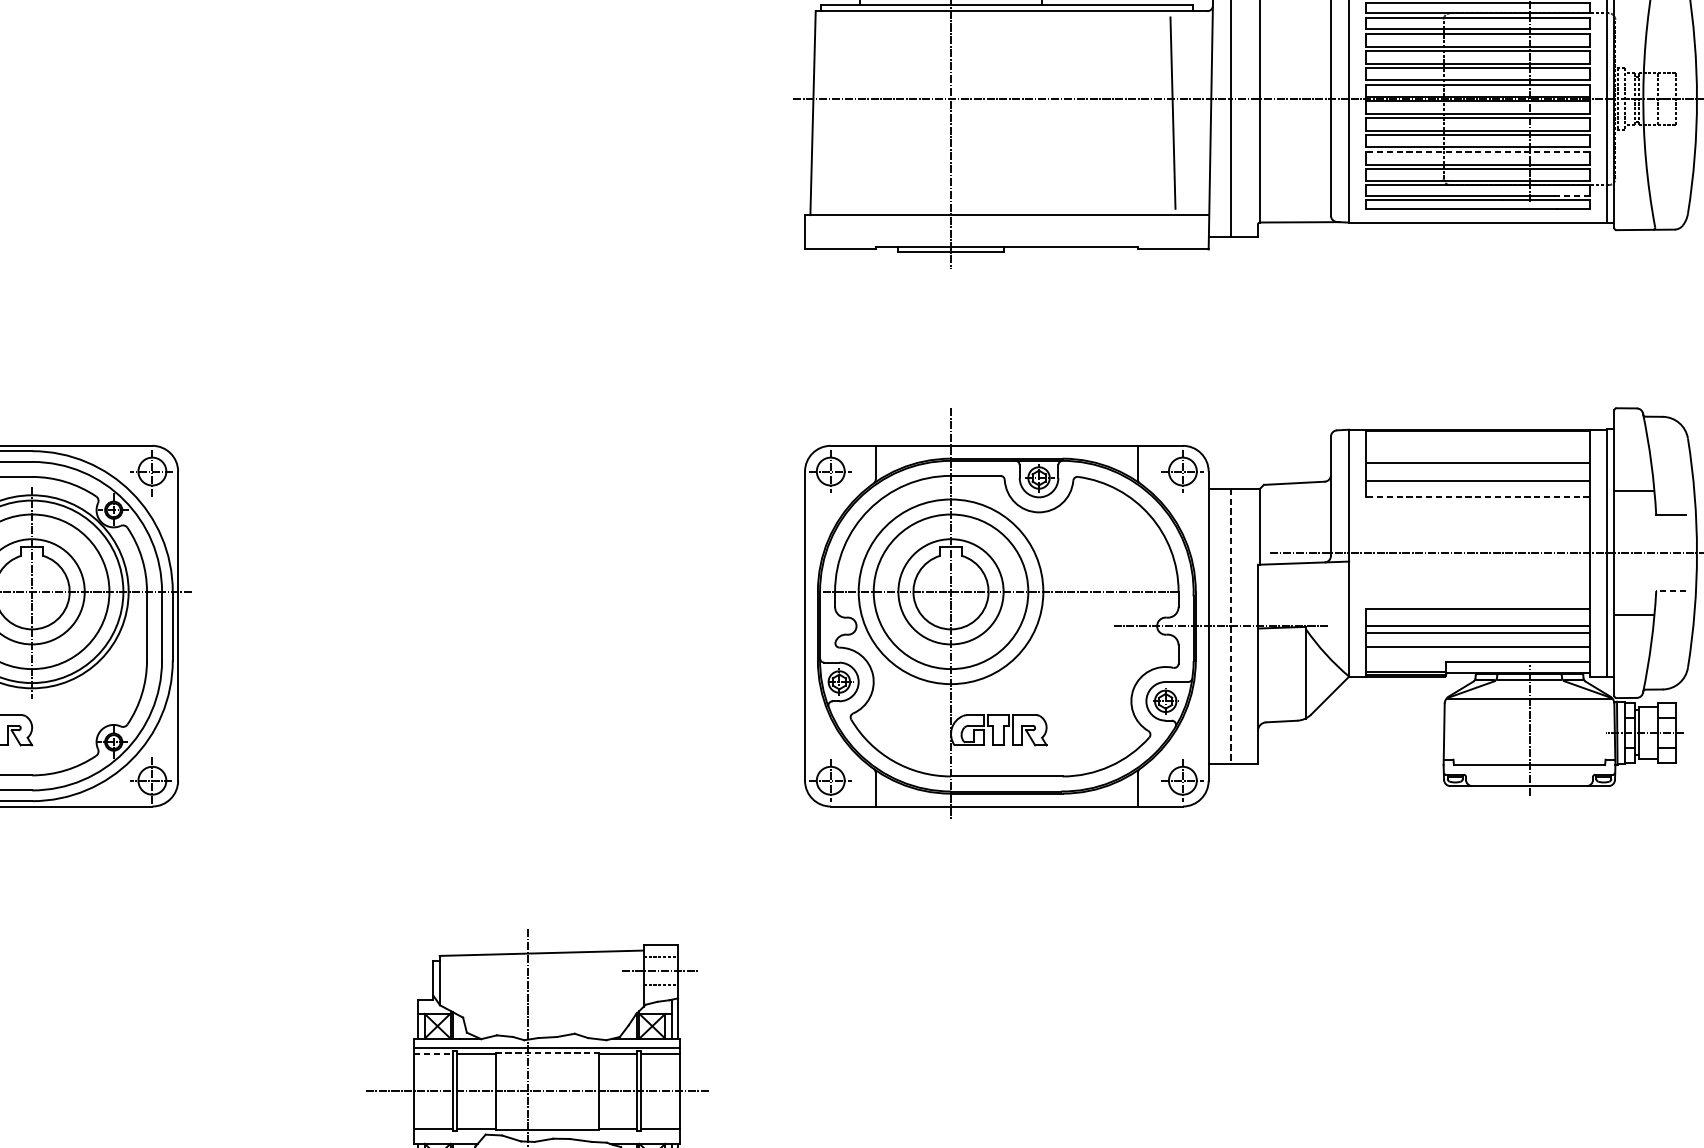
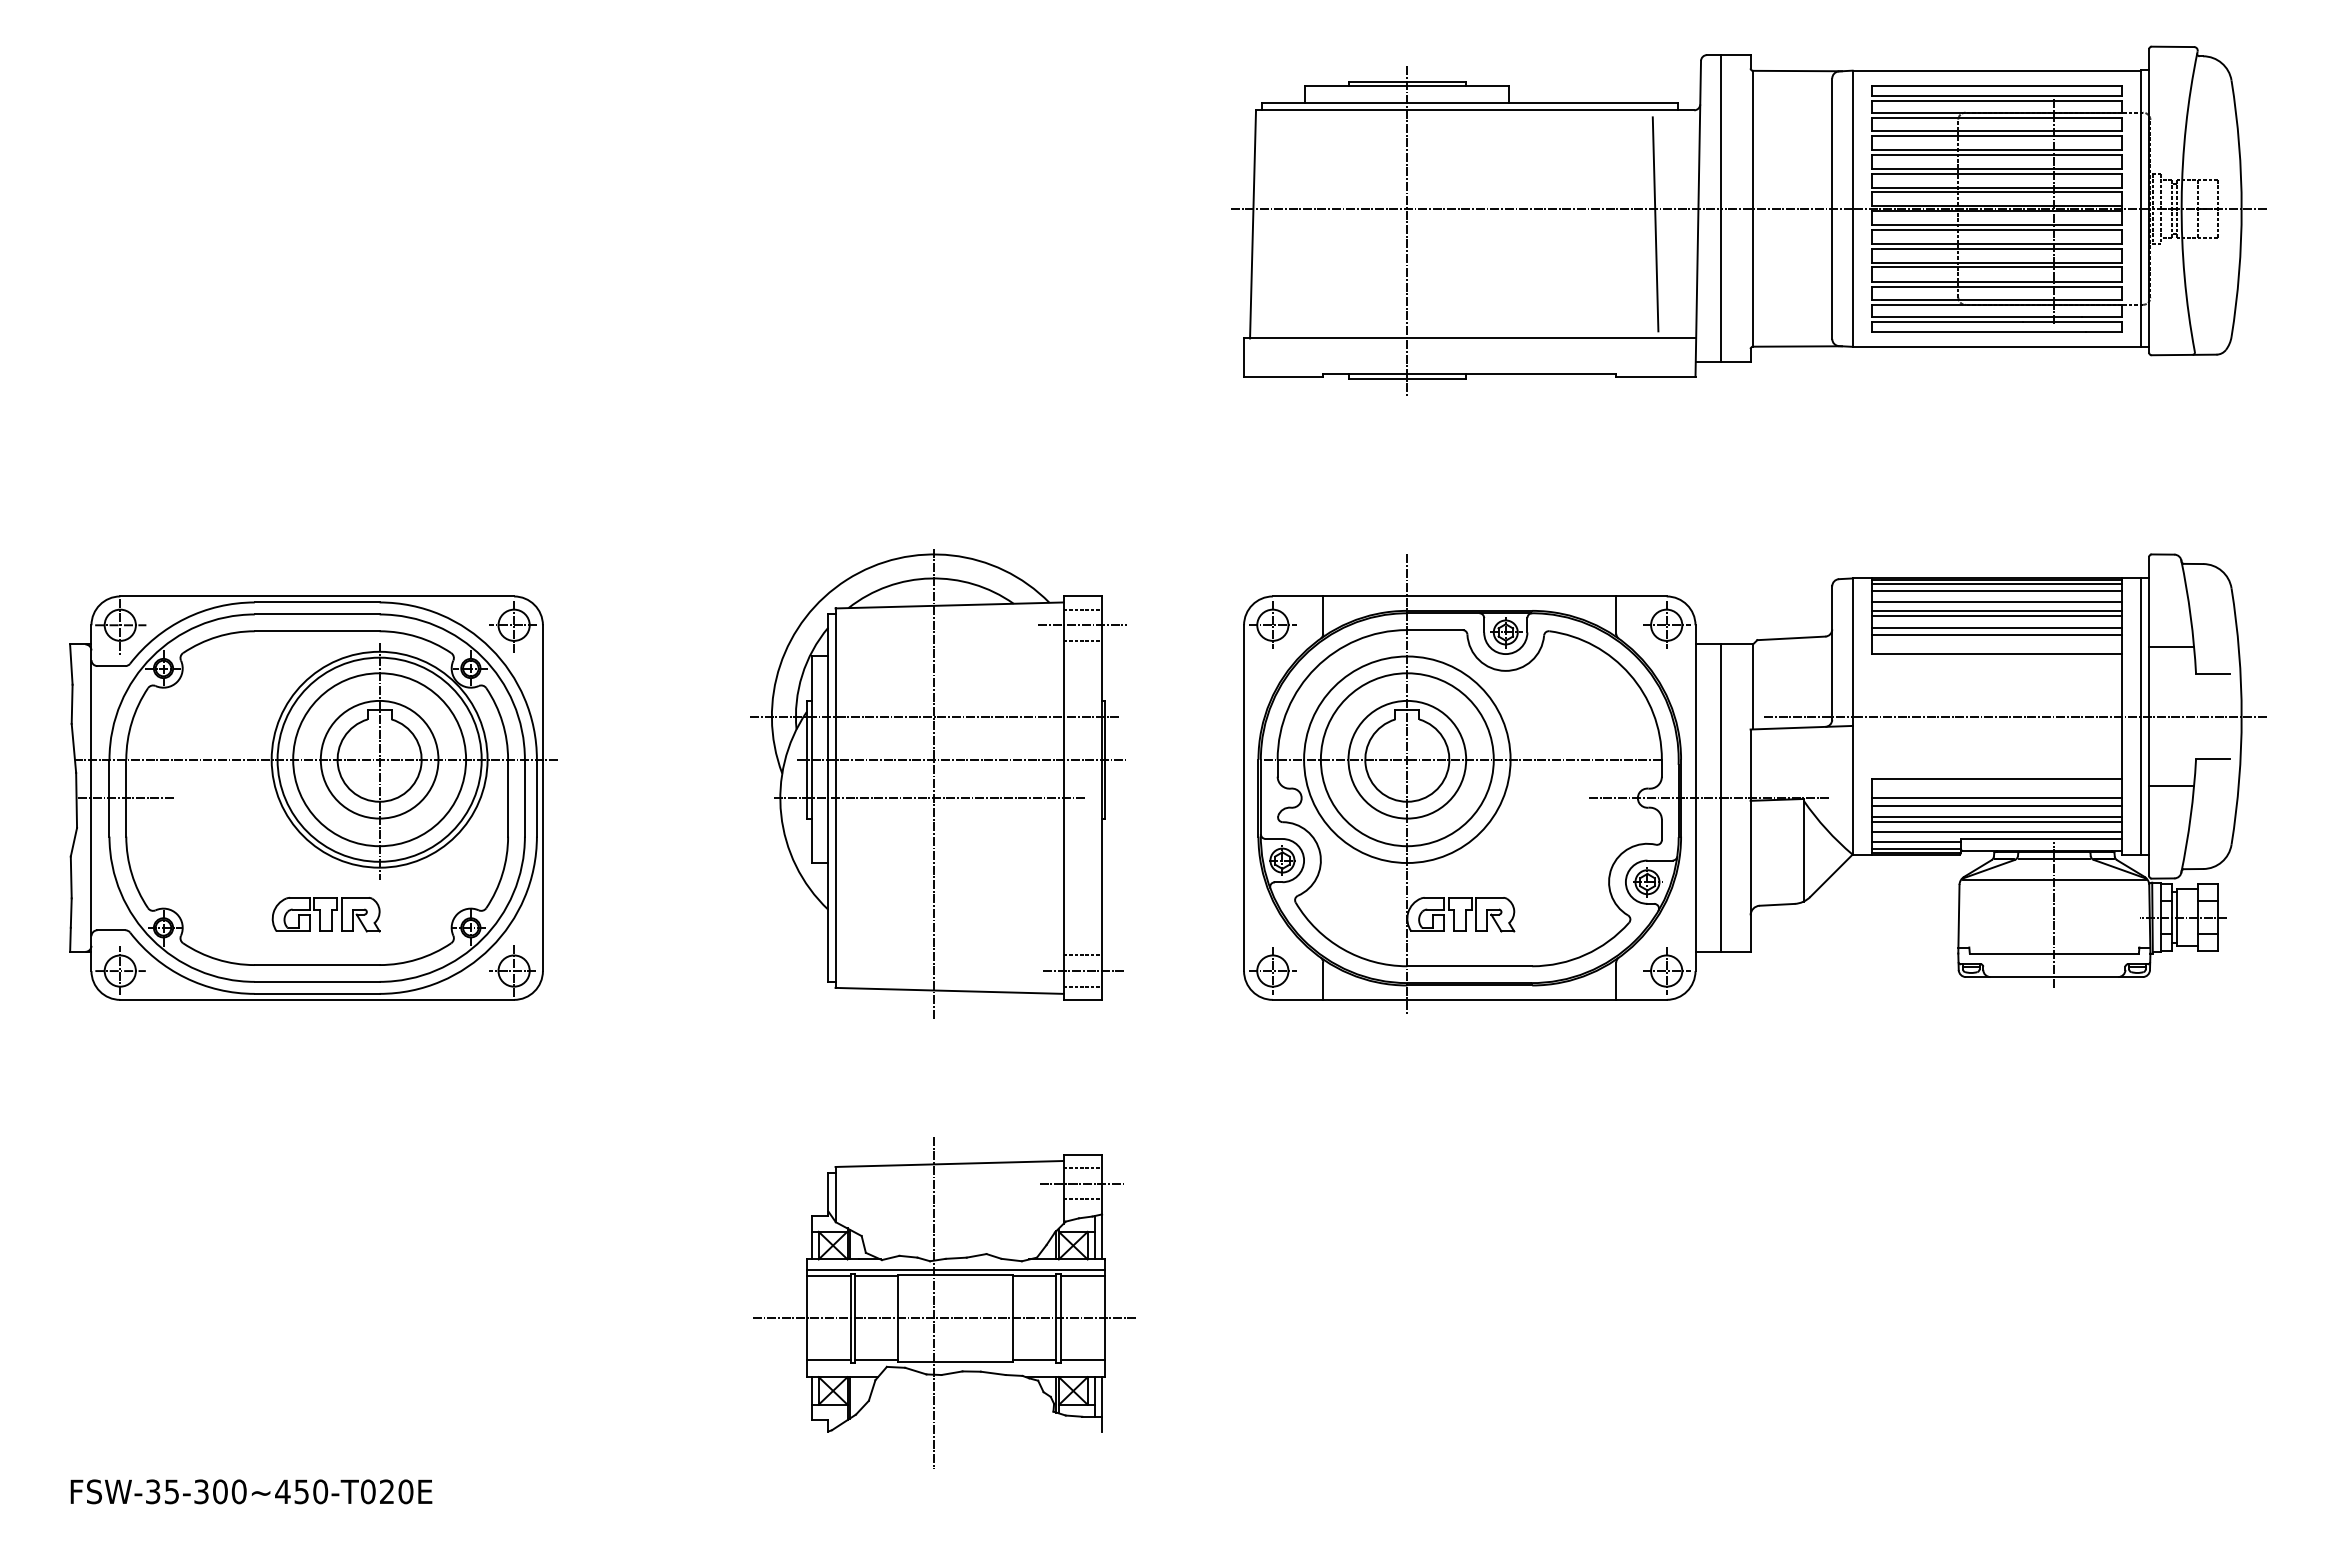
line: (1477, 151) -> (1996, 267), dashed -> solid
line: (1571, 195) -> (2101, 316), dashed -> solid
line: (1477, 434) -> (1996, 583), added
line: (1477, 440) -> (1996, 590), added
line: (1477, 450) -> (1996, 601), added
line: (1477, 459) -> (1996, 611), added
line: (1477, 473) -> (1996, 627), added
line: (1477, 497) -> (1996, 654), dashed -> solid
line: (1670, 590) -> (2212, 758), dashed -> solid
part: (531, 613) -> (938, 783), added
line: (1231, 626) -> (1720, 798), dashed -> solid
line: (1477, 643) -> (1996, 817), added
line: (1477, 655) -> (1996, 831), added
line: (1405, 665) -> (1915, 842), added
line: (547, 1052) -> (955, 1275), dashed -> solid
line: (433, 1053) -> (828, 1276), dashed -> solid

